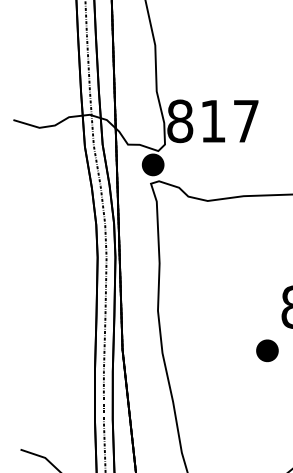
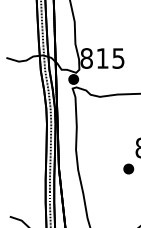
text: (246, 121) -> (118, 58), 817 -> 815

